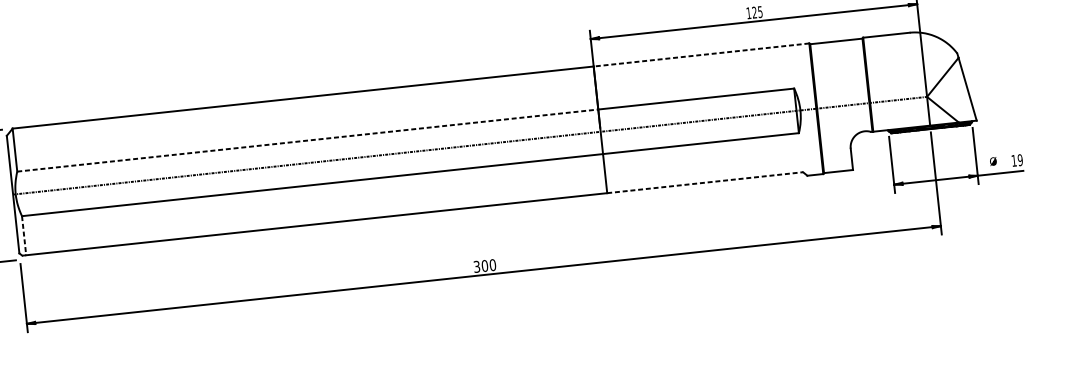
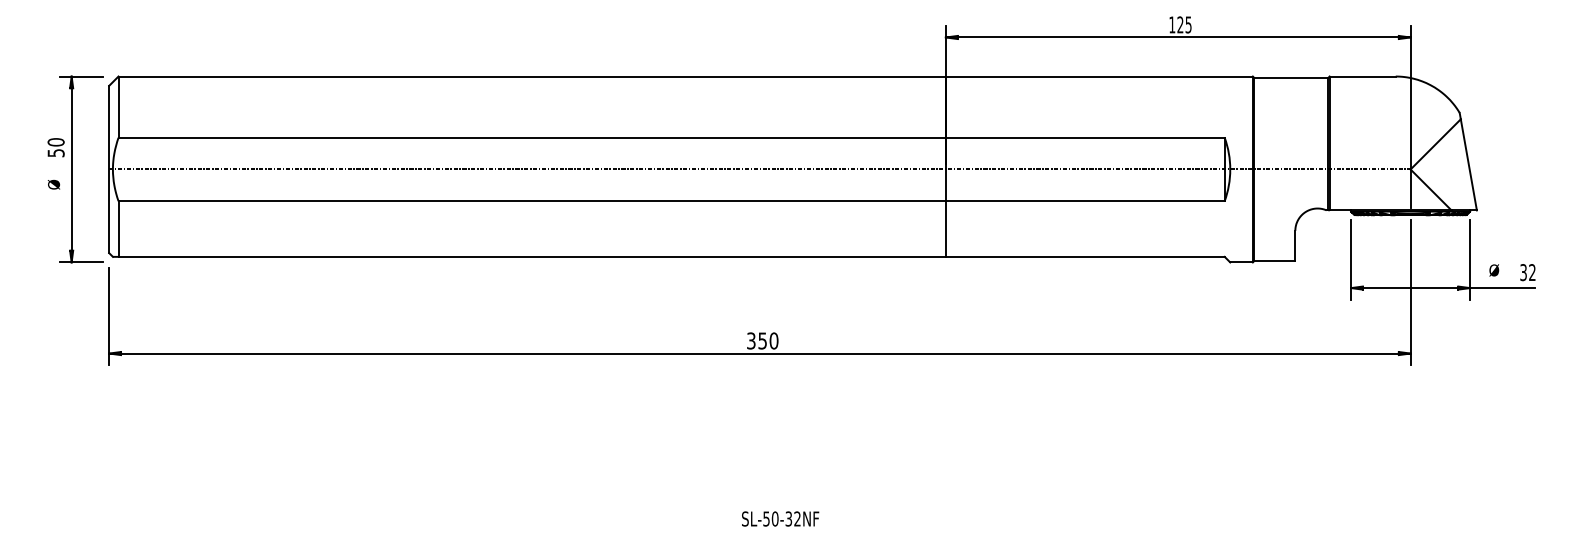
line: (701, 54) -> (1099, 76), dashed -> solid
line: (307, 140) -> (532, 137), dashed -> solid
text: (1016, 160) -> (1527, 272), 19 -> 32
line: (705, 182) -> (1085, 256), dashed -> solid
line: (24, 236) -> (118, 229), dashed -> solid
text: (484, 265) -> (762, 340), 300 -> 350

